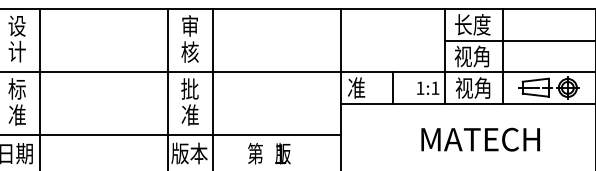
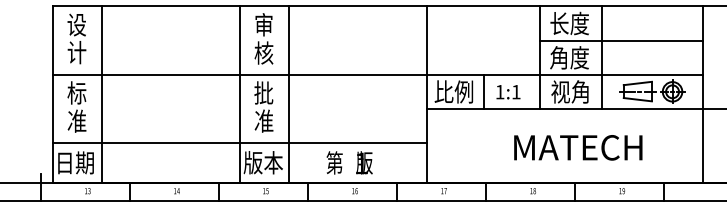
text: (472, 56) -> (569, 57), 视角 -> 角度
text: (365, 87) -> (453, 91), 准 -> 比例
text: (428, 88) -> (508, 92), moved

